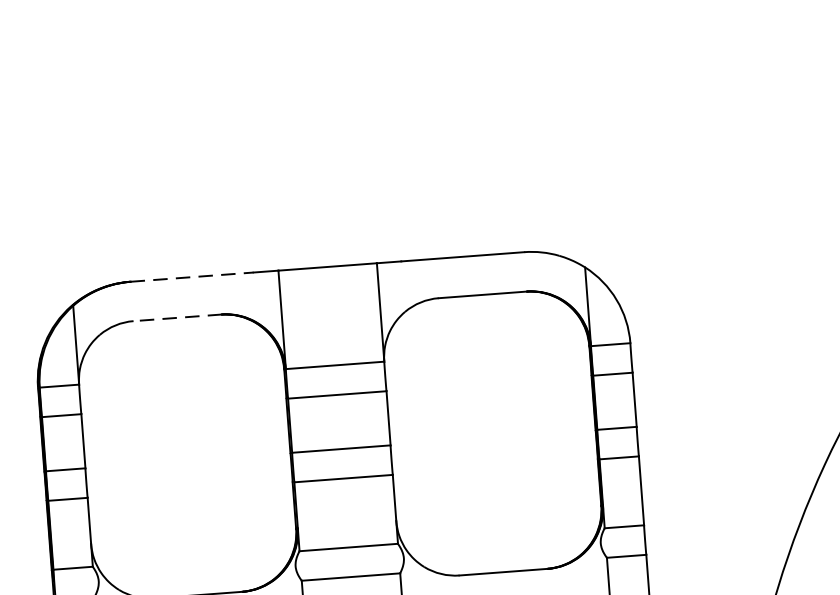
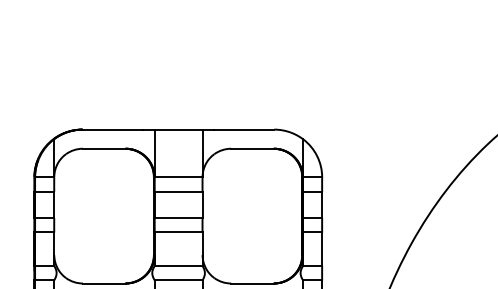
line: (191, 276) -> (112, 129), dashed -> solid
line: (178, 317) -> (104, 148), dashed -> solid

